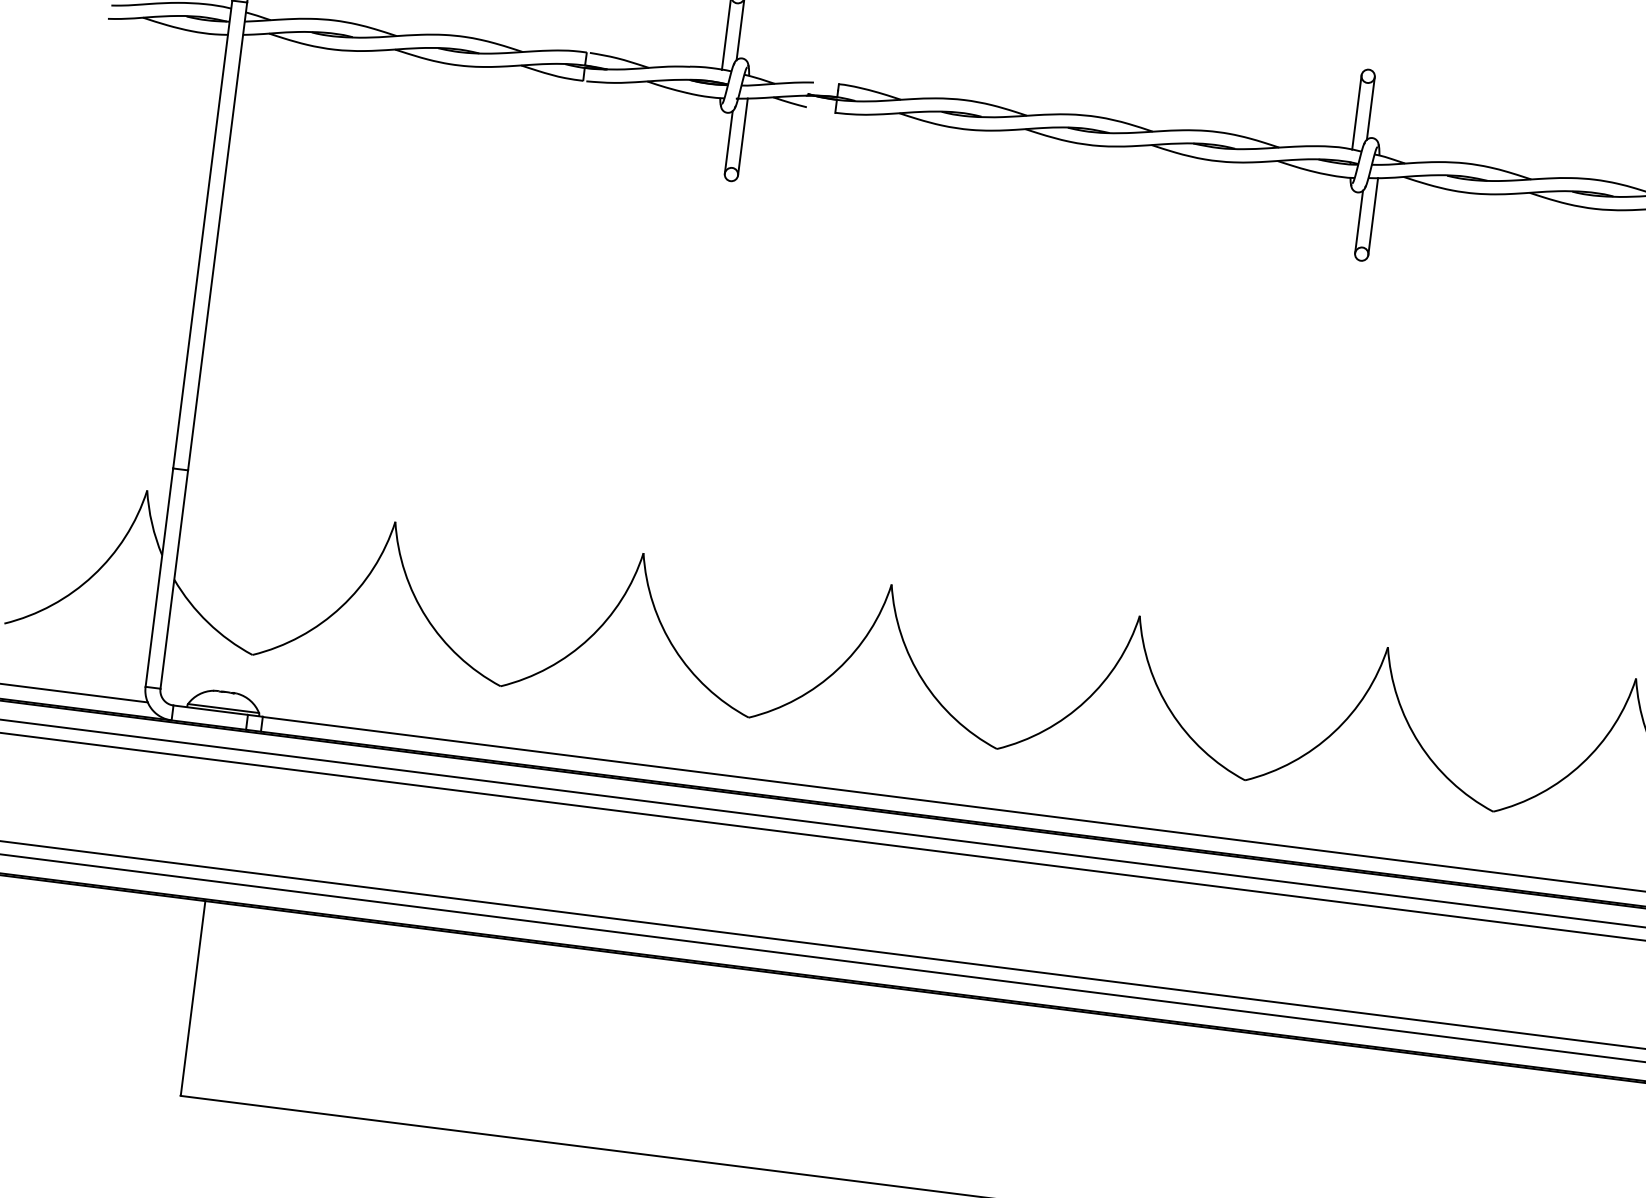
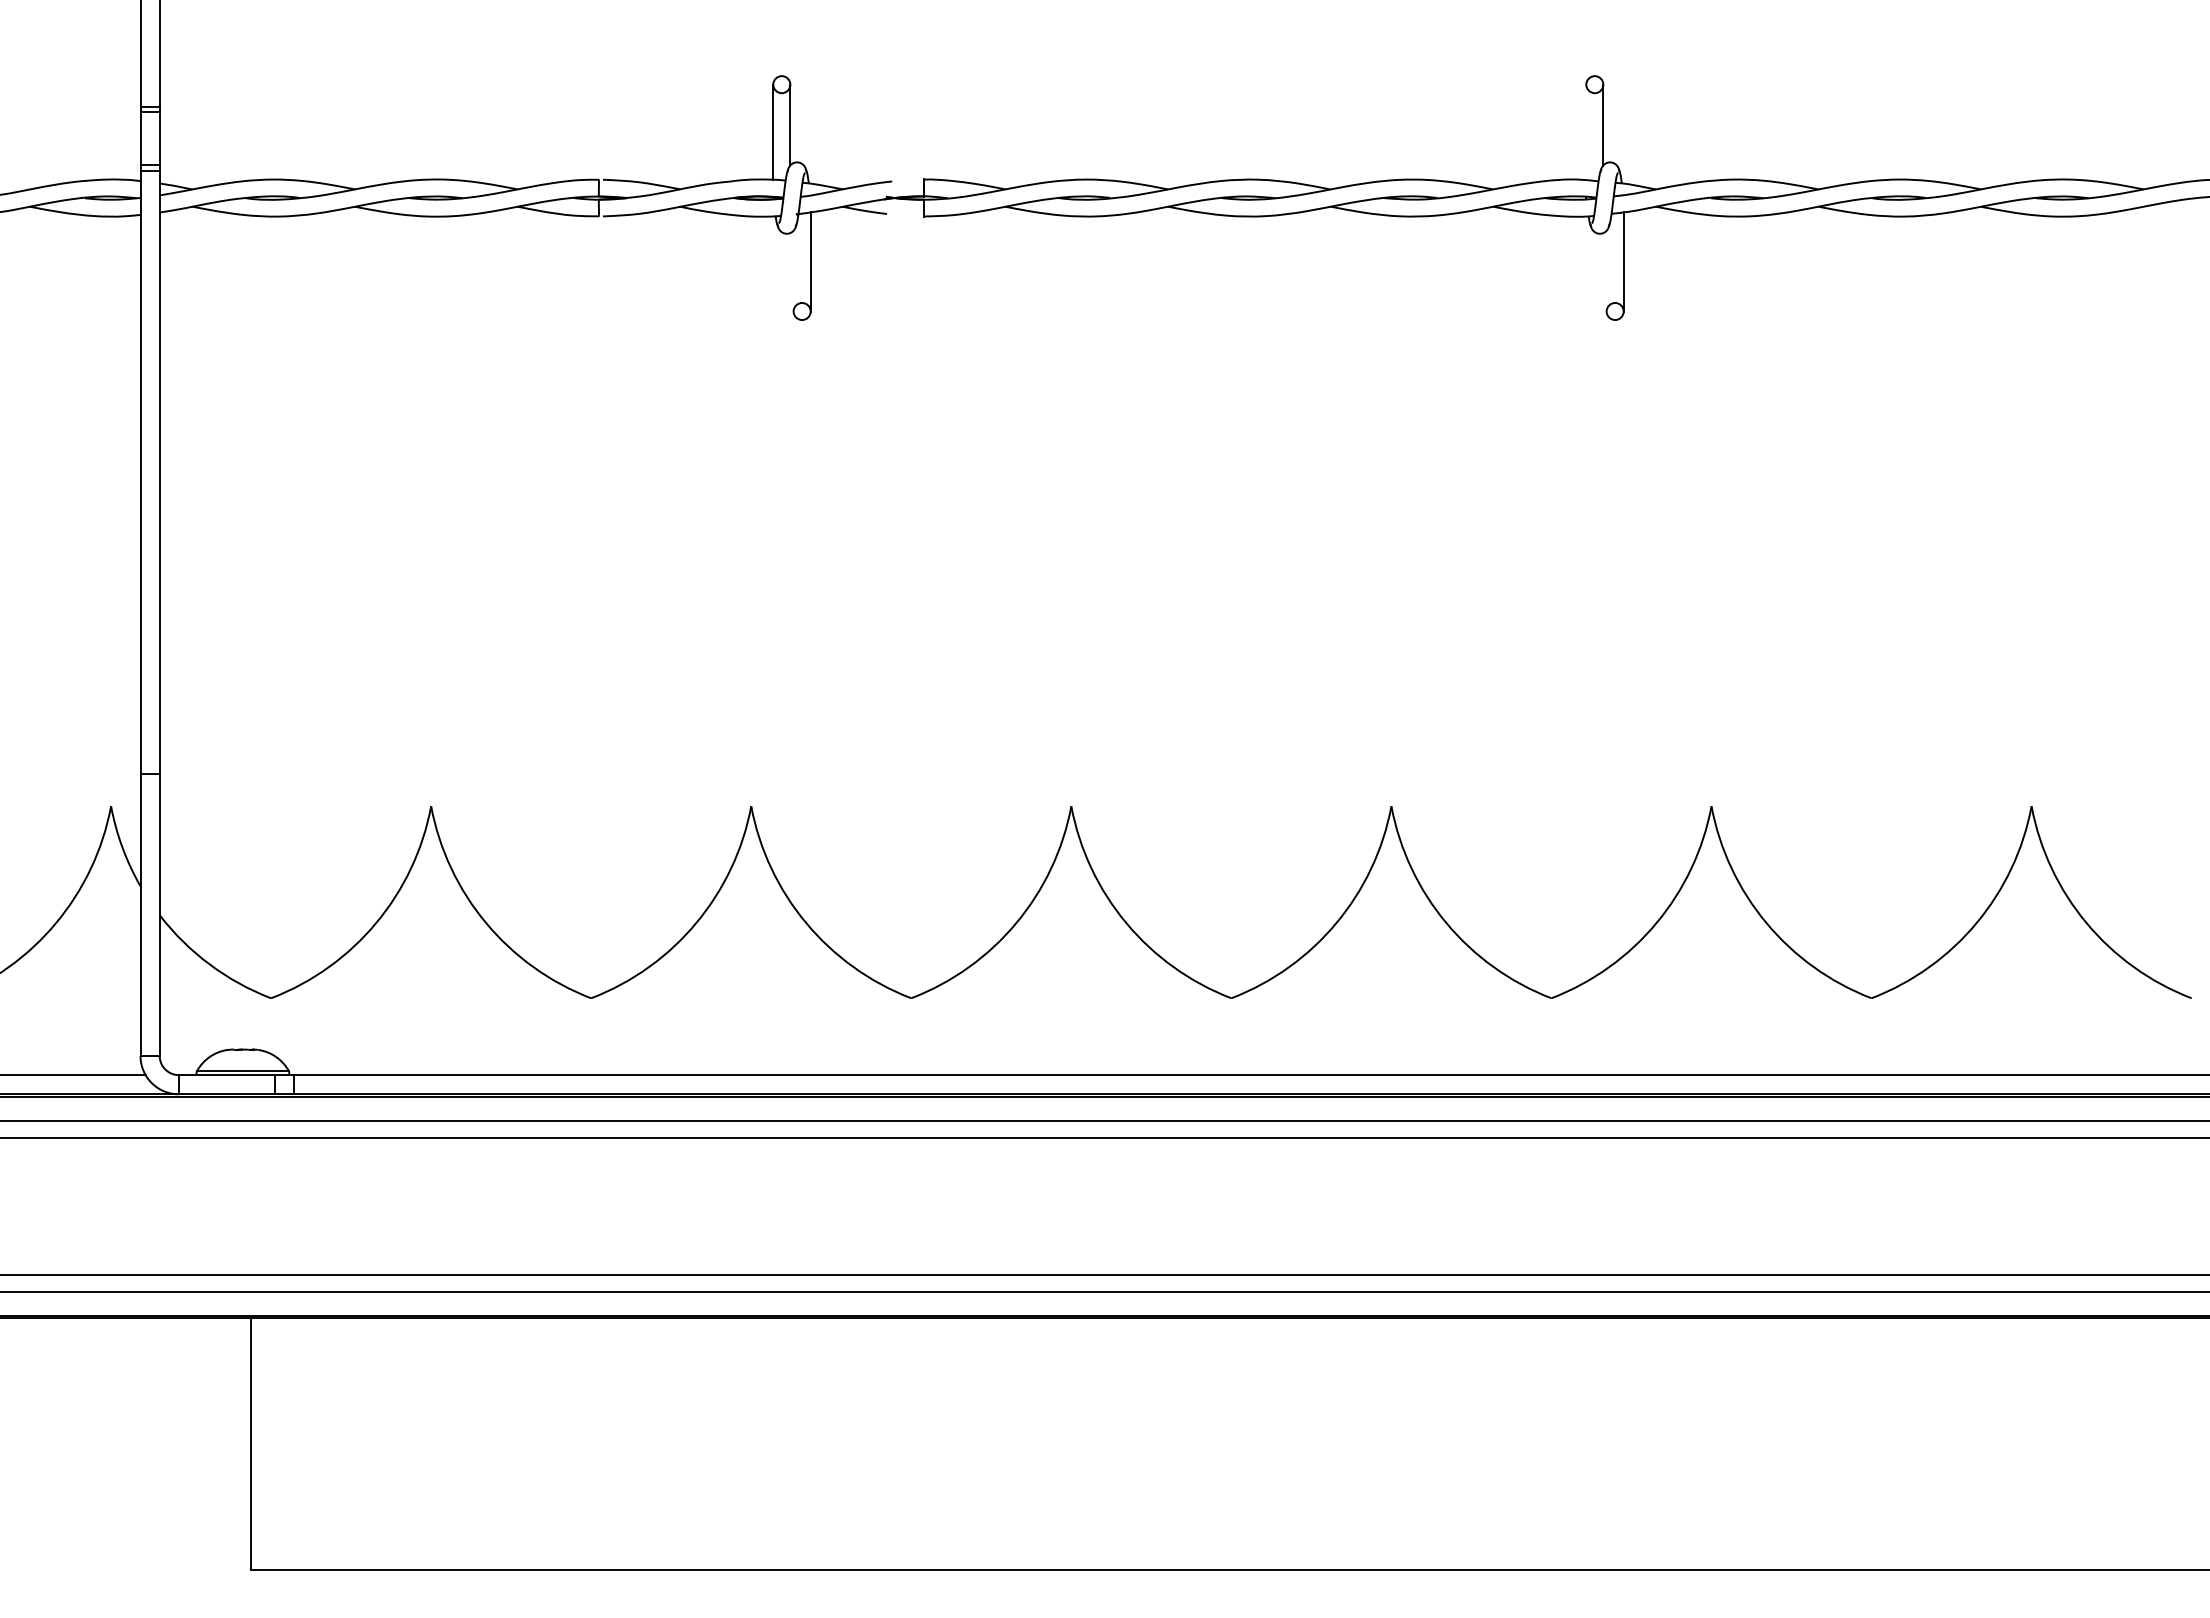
line: (1357, 112) -> (1586, 132), removed
line: (728, 141) -> (793, 270), removed
line: (1359, 221) -> (1606, 270), removed

